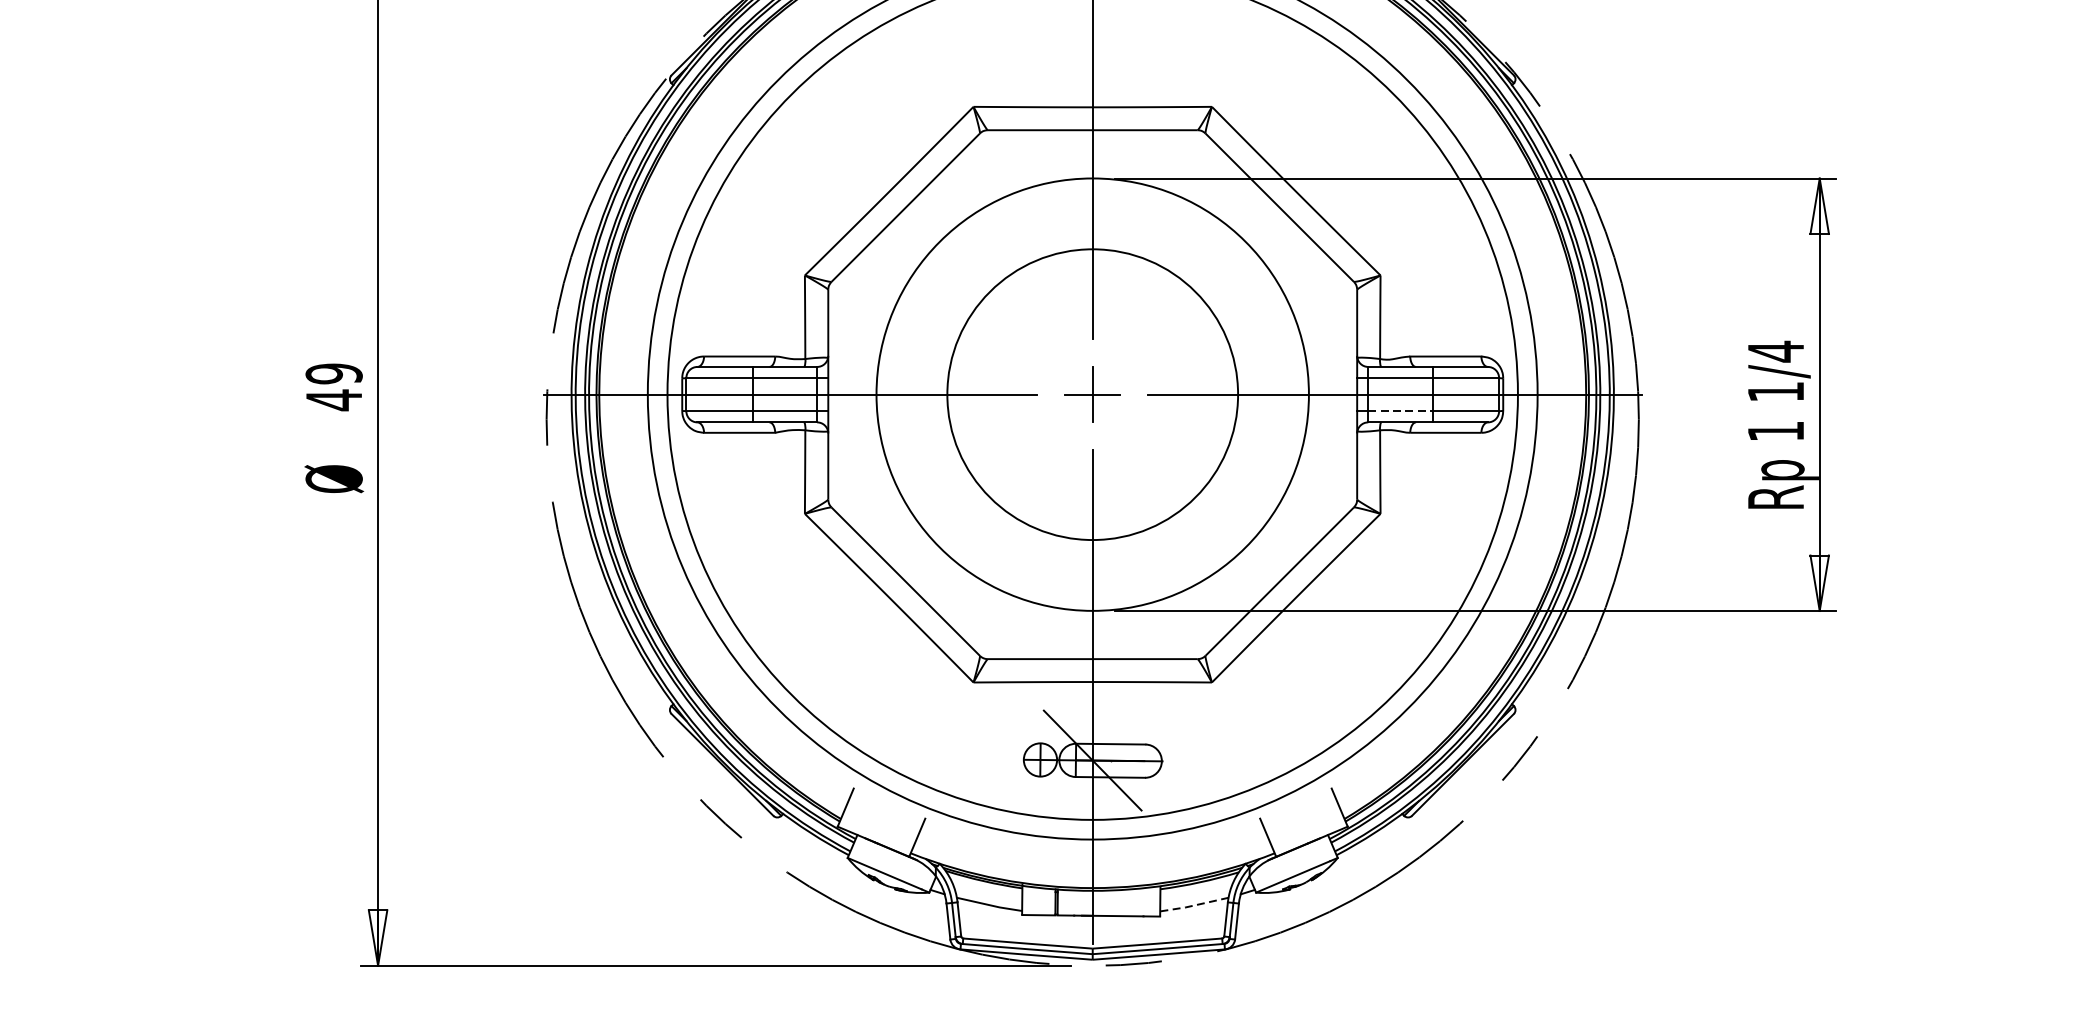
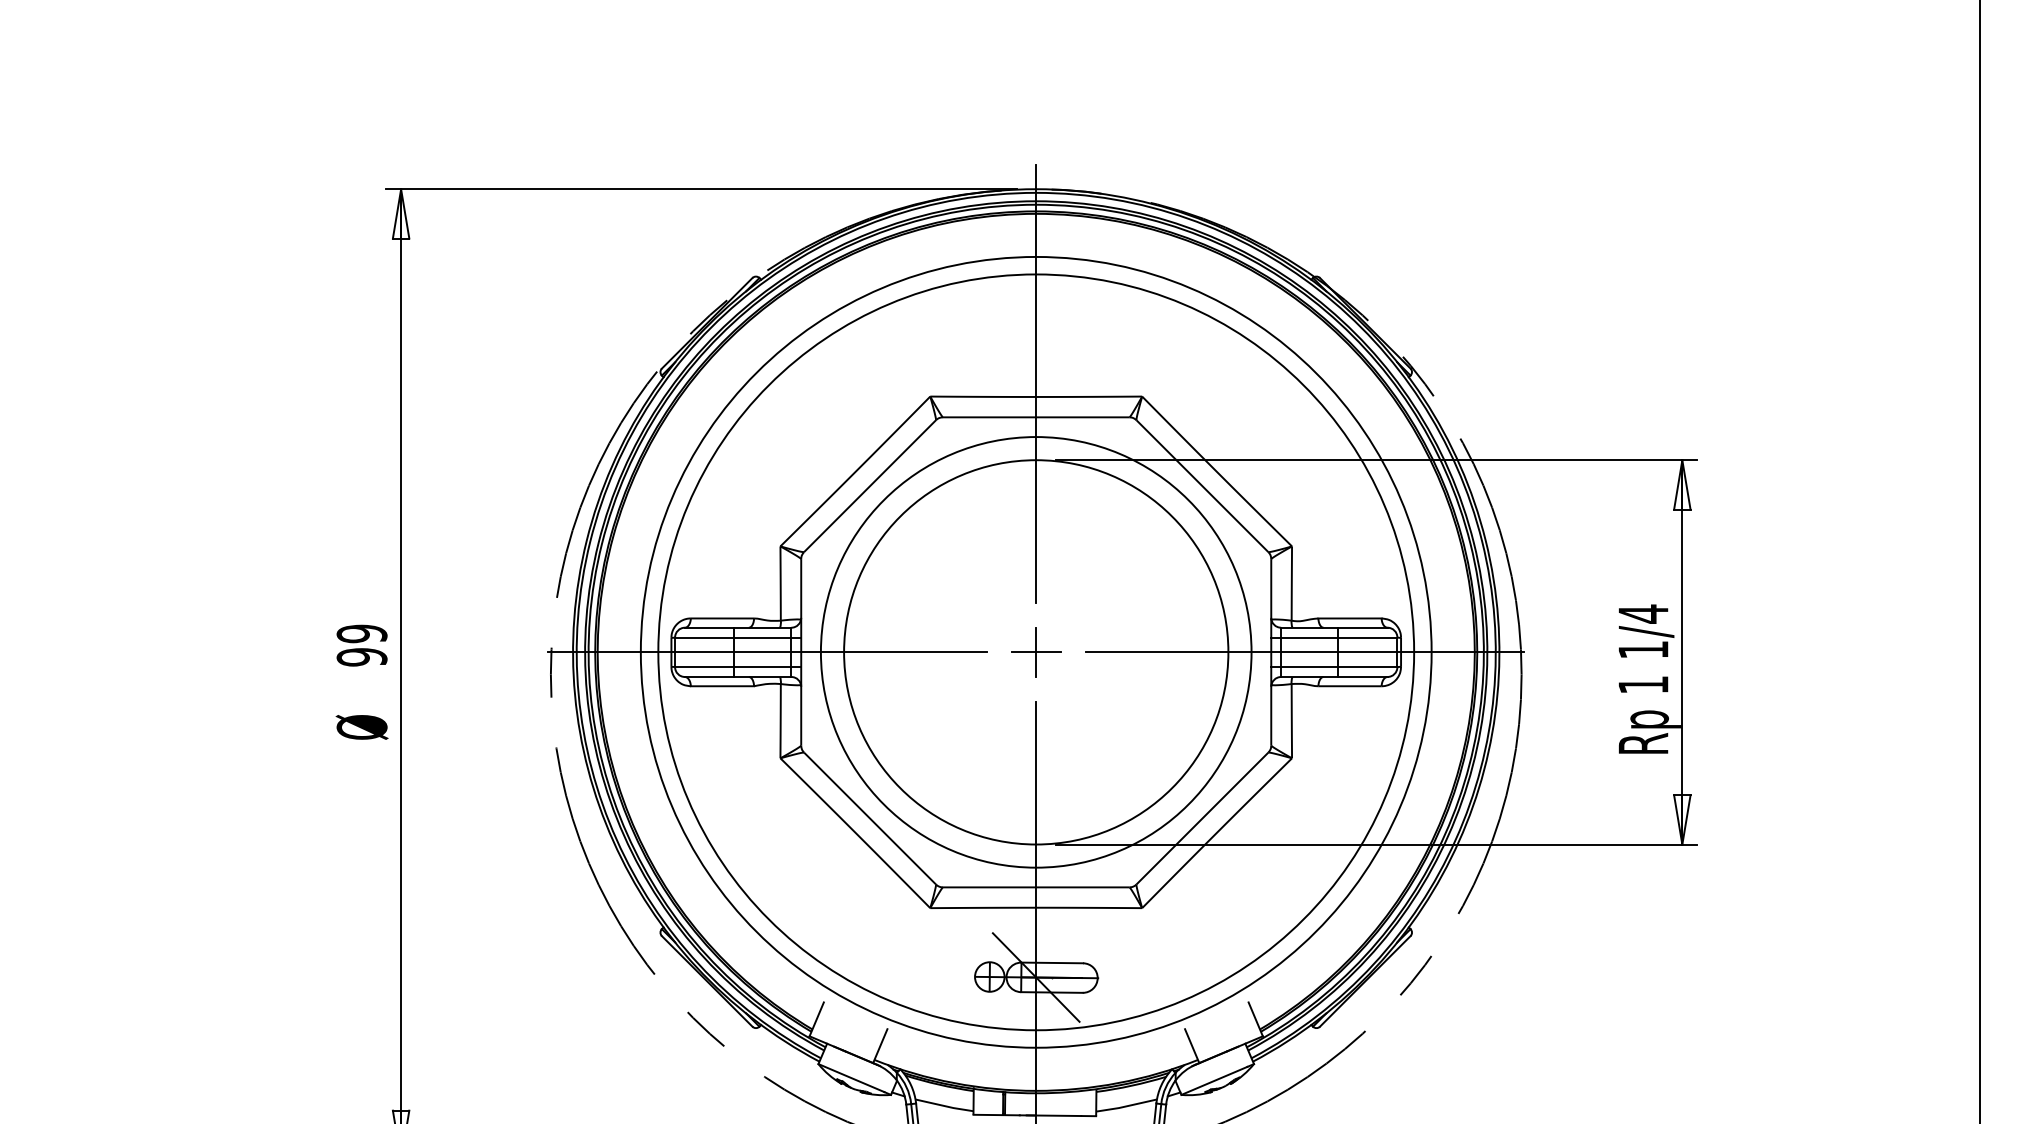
circle: (1091, 394) -> (1035, 652), size x1.67
text: (333, 400) -> (361, 657), 49 -> 99
line: (1400, 411) -> (1309, 667), dashed -> solid
line: (1194, 905) -> (1126, 1106), dashed -> solid

